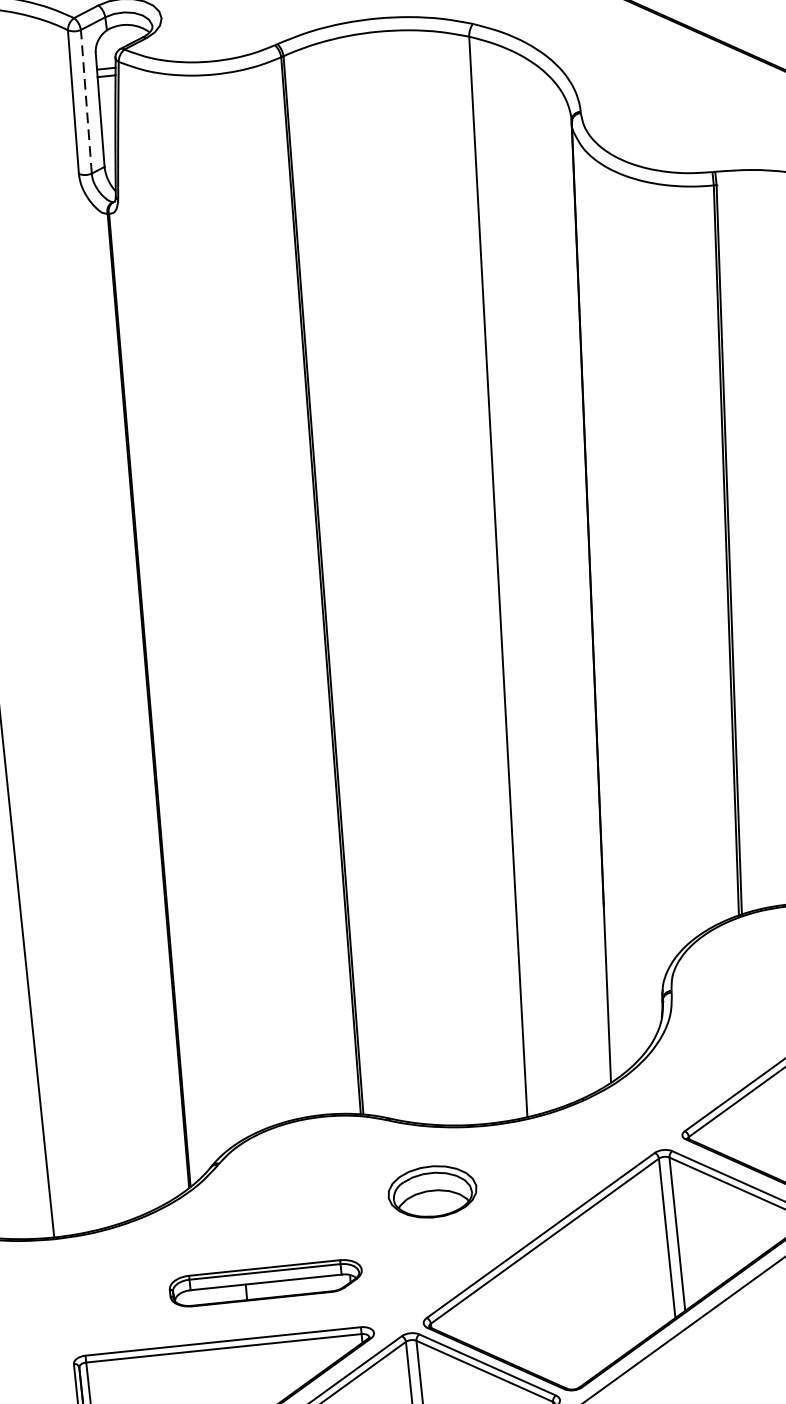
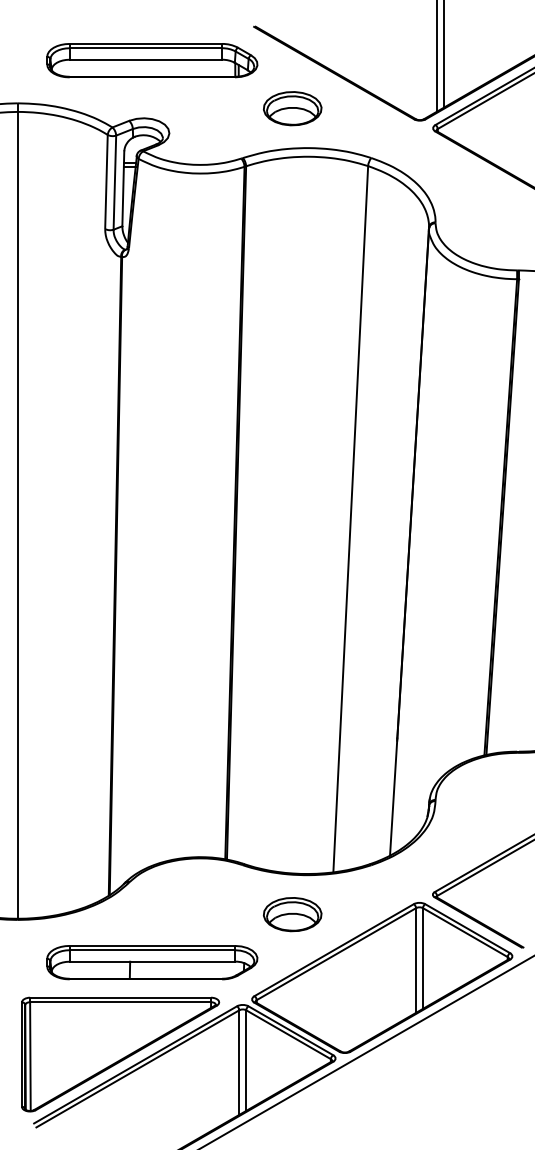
line: (85, 101) -> (114, 182), dashed -> solid
part: (432, 1191) -> (292, 914), moved
part: (266, 1282) -> (152, 962), size x1.67

